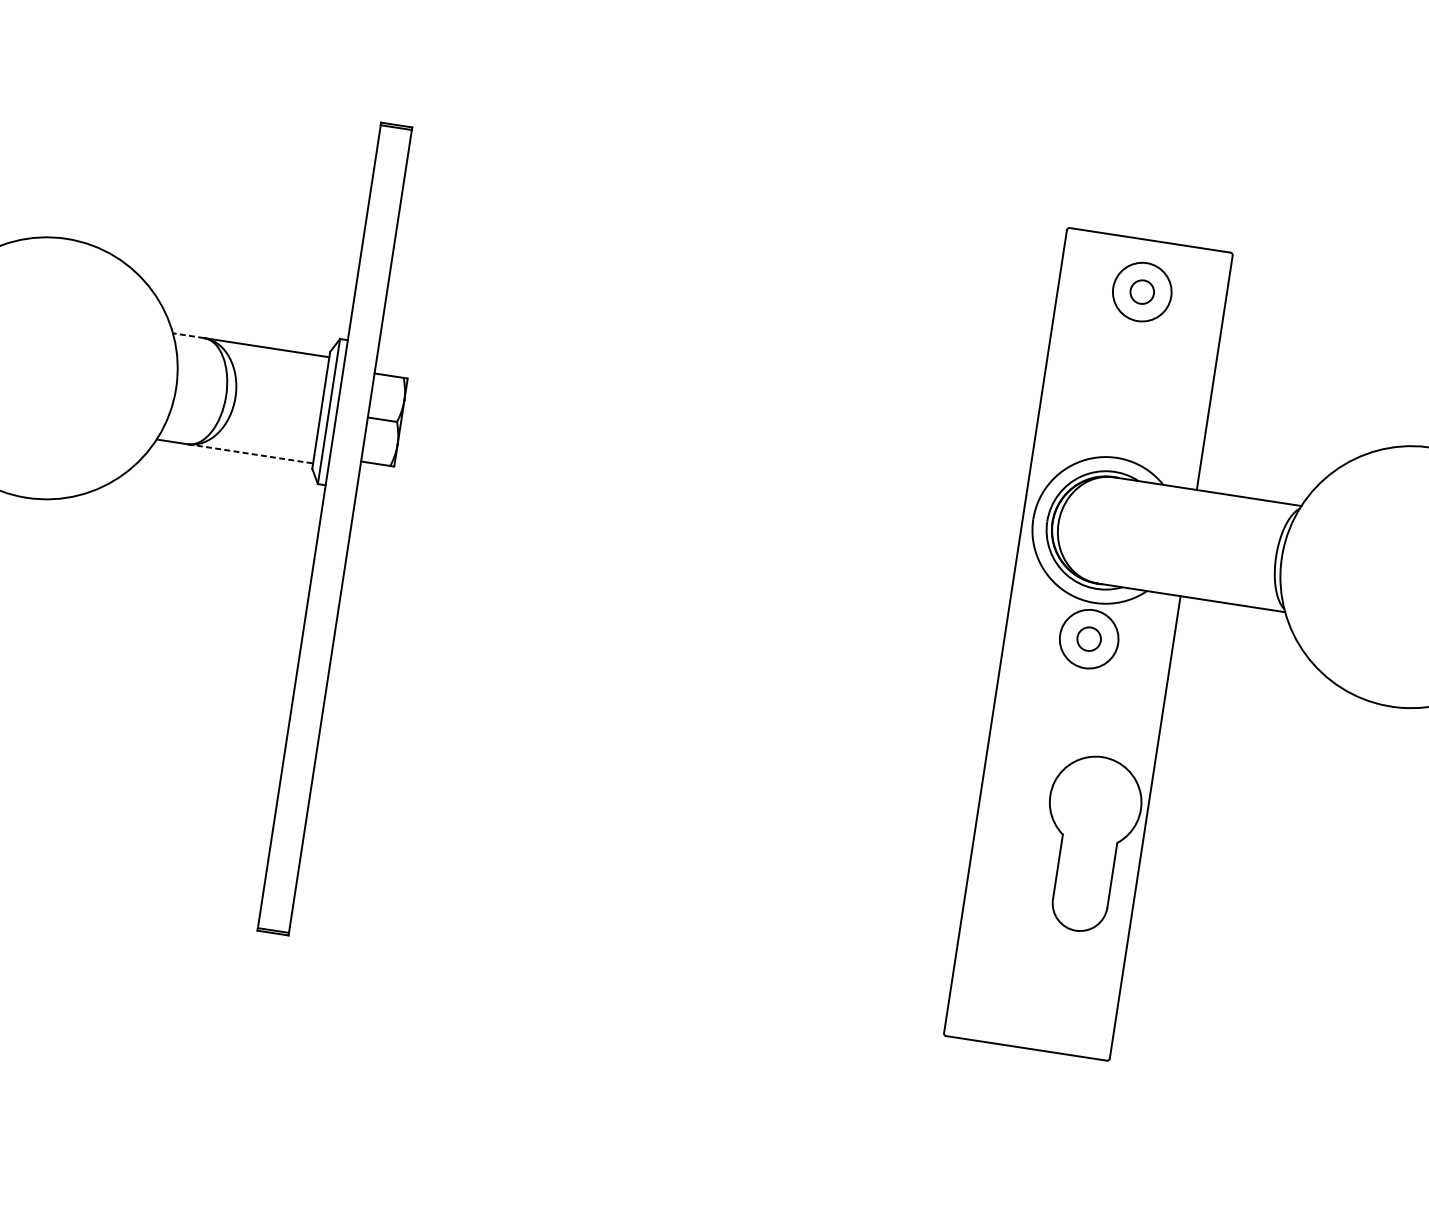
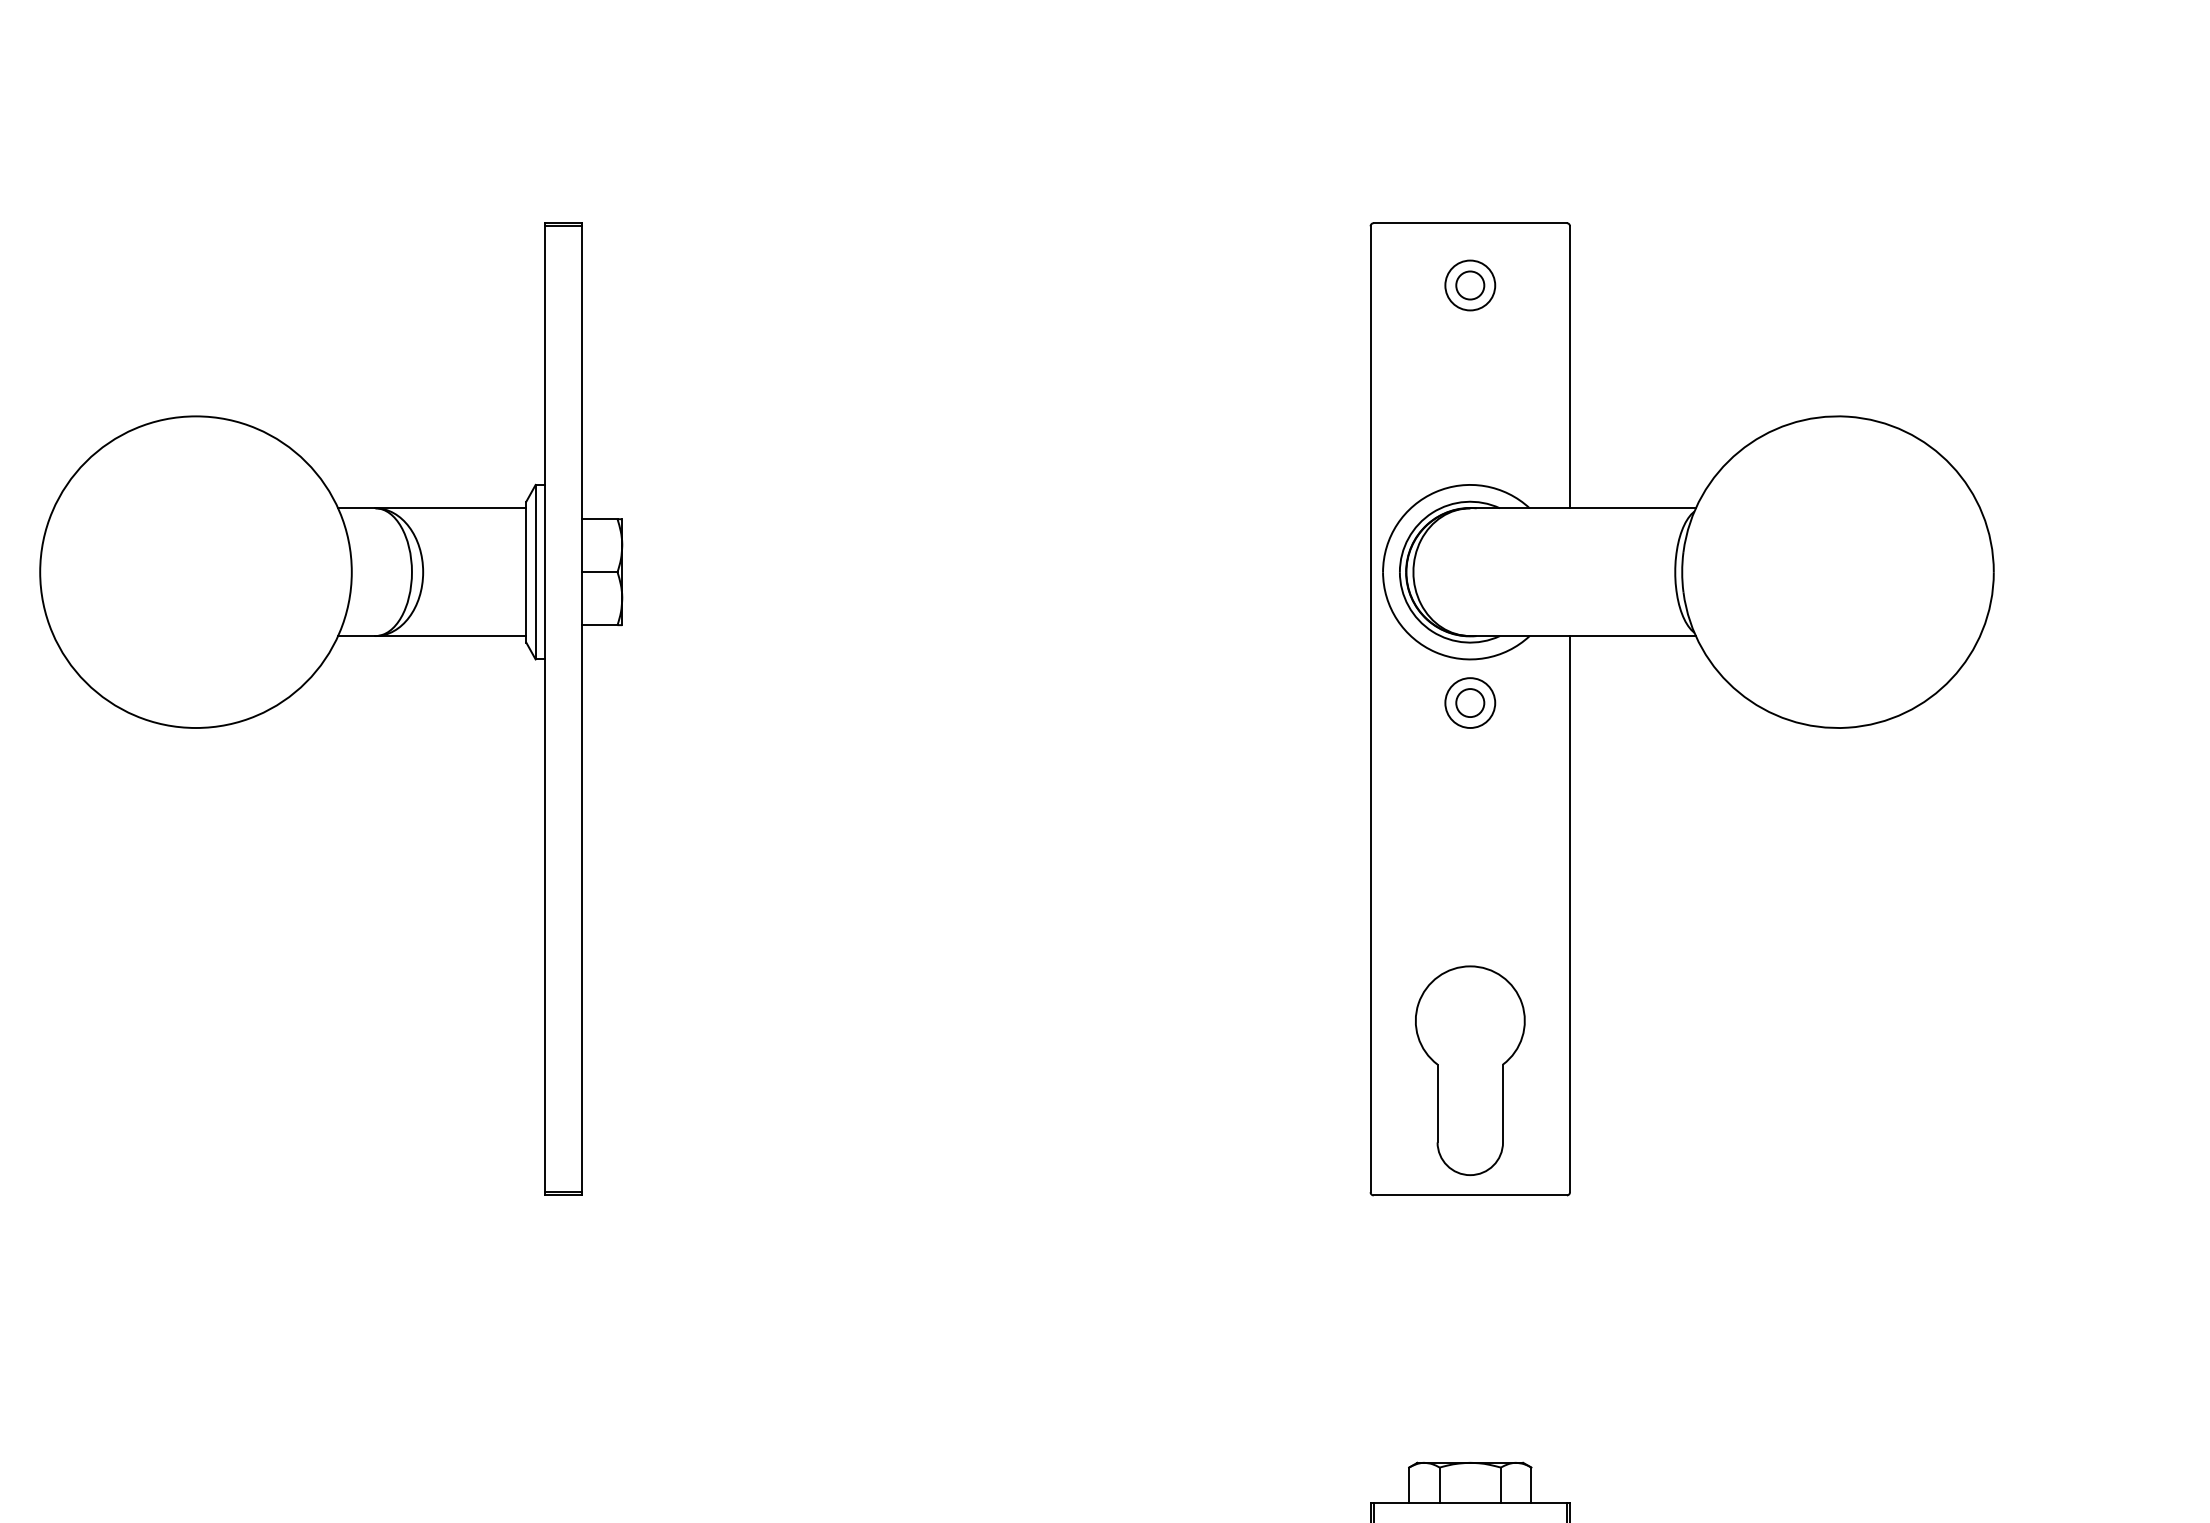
circle: (1142, 292) -> (1470, 285), size x0.71
line: (188, 335) -> (356, 508), dashed -> solid
line: (250, 454) -> (451, 636), dashed -> solid
circle: (1089, 639) -> (1470, 703), size x0.71
part: (1089, 843) -> (1470, 1070), moved

